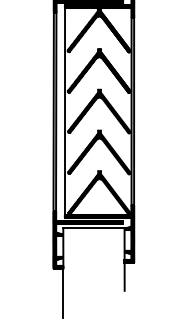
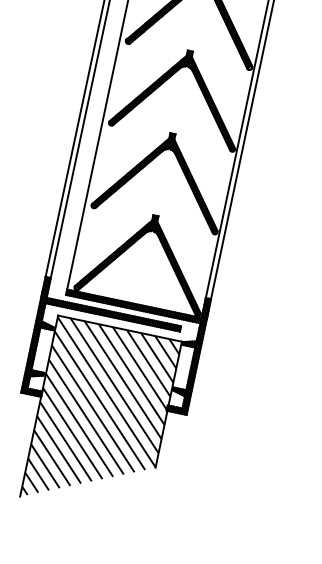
hatch: (93, 272) -> (100, 417), added

